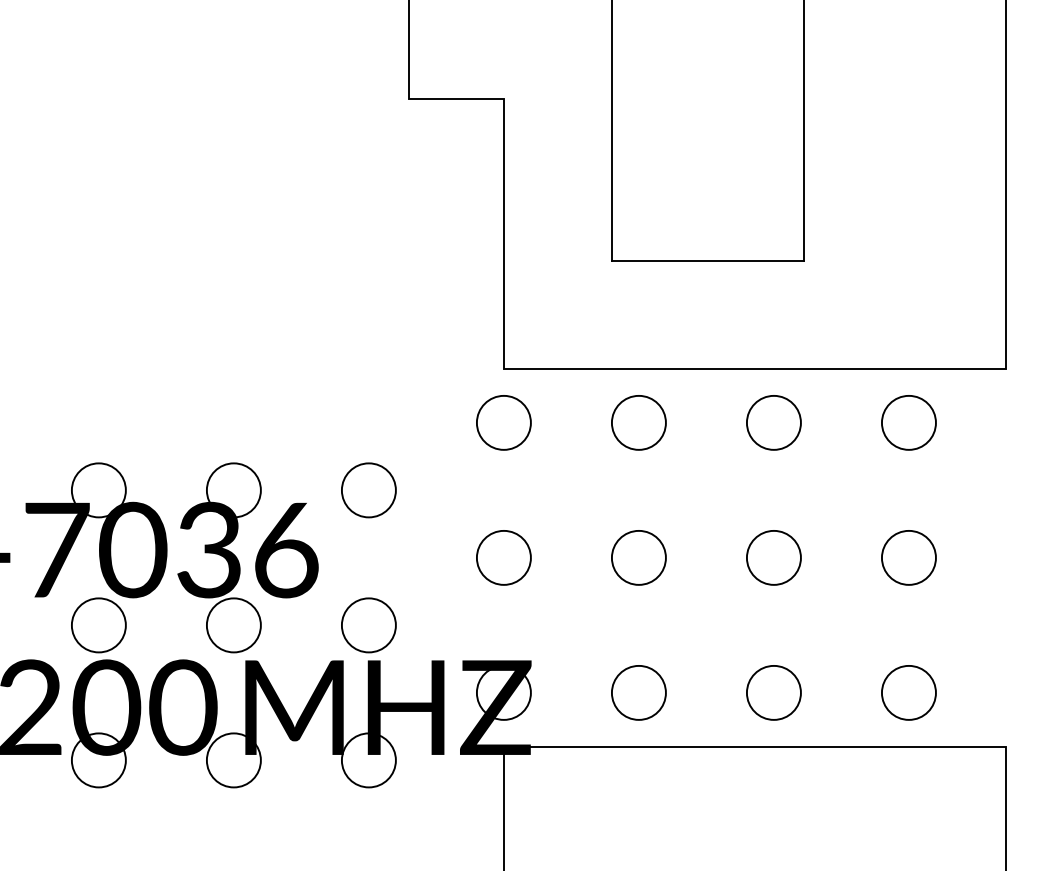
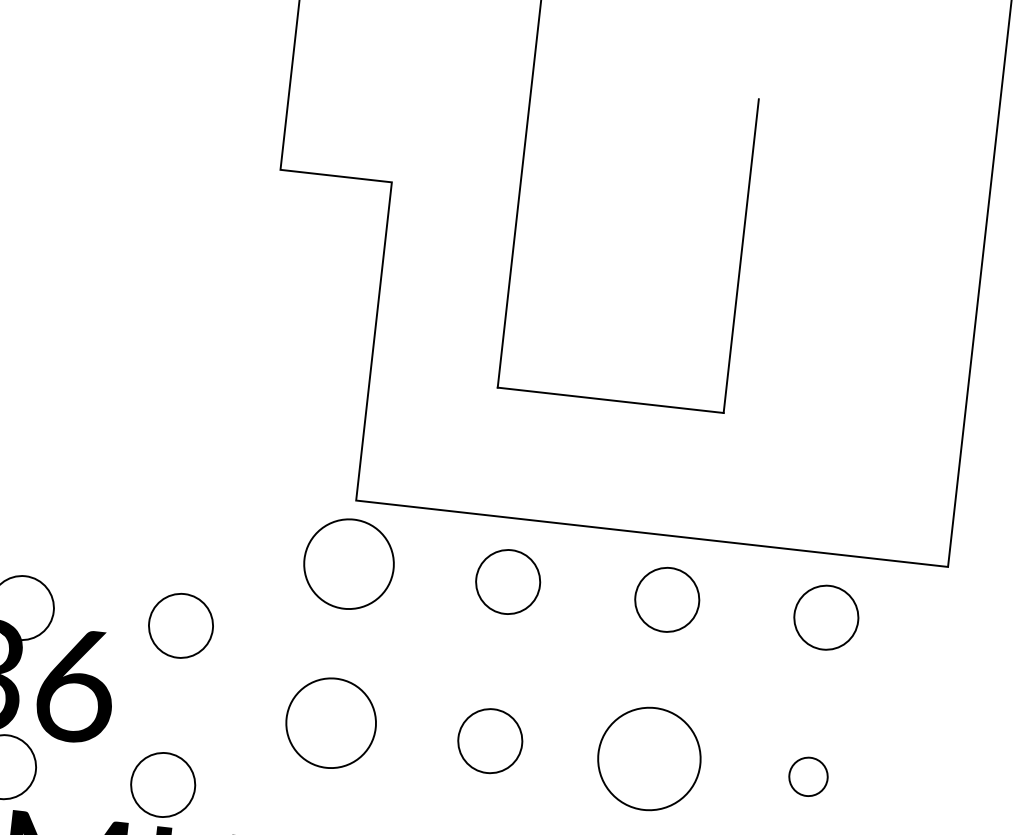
circle: (503, 422) -> (348, 563), size x1.4
circle: (503, 557) -> (330, 722), size x1.4
circle: (773, 557) -> (648, 758), size x1.6
circle: (908, 557) -> (808, 776), size x0.6

